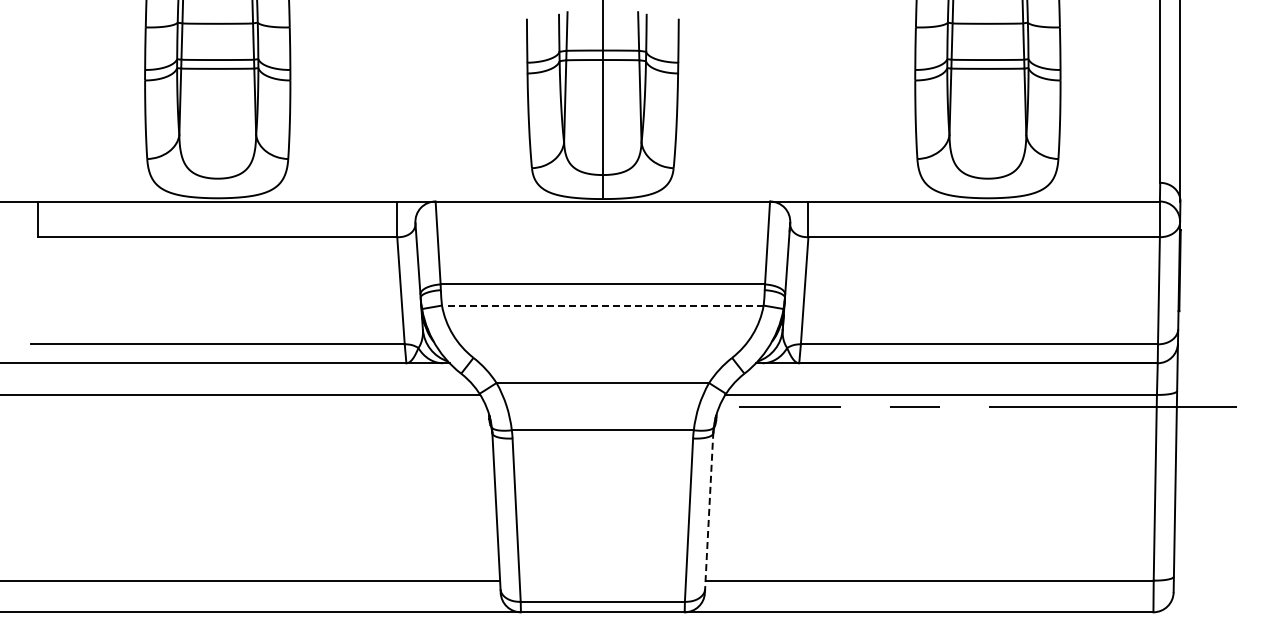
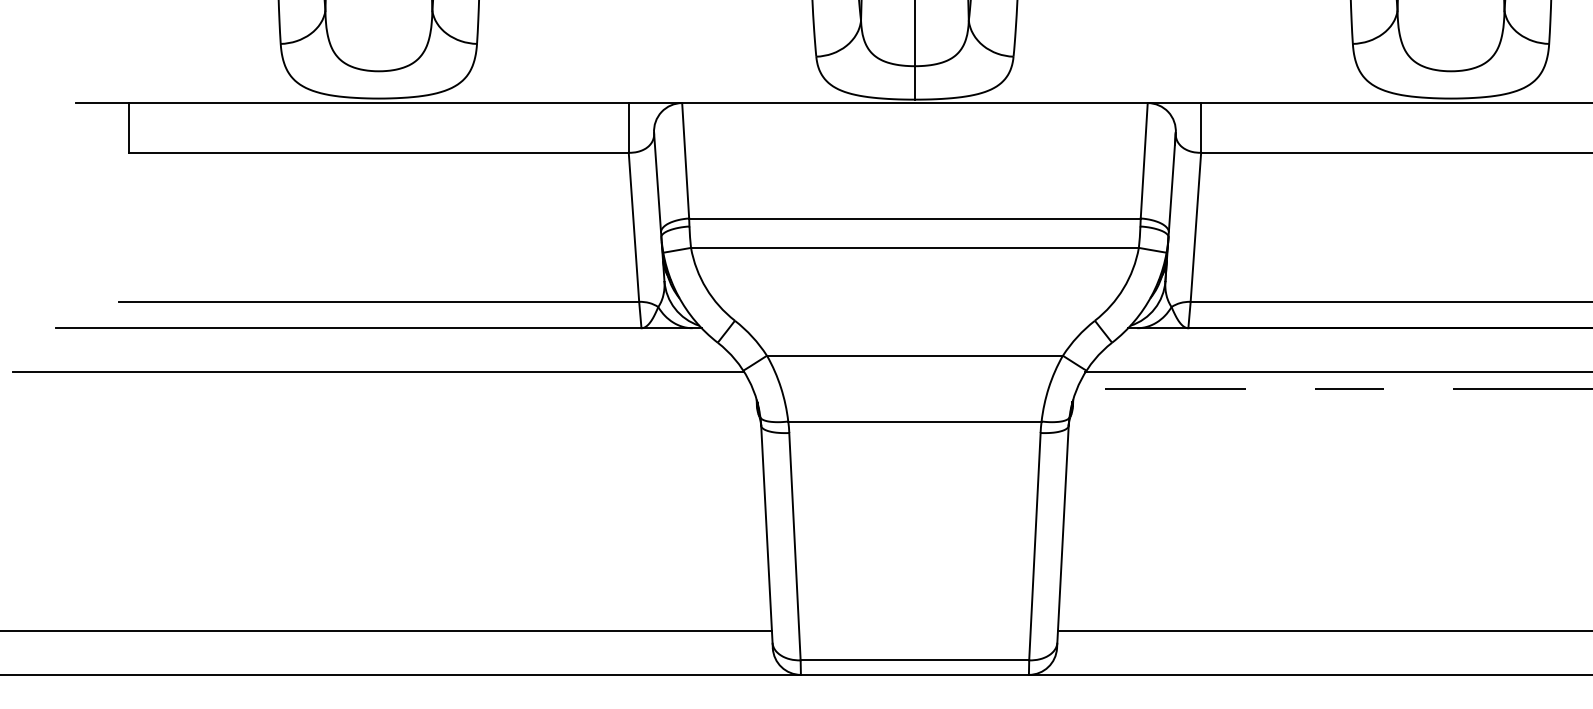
line: (602, 305) -> (914, 247), dashed -> solid
line: (709, 513) -> (1063, 537), dashed -> solid

